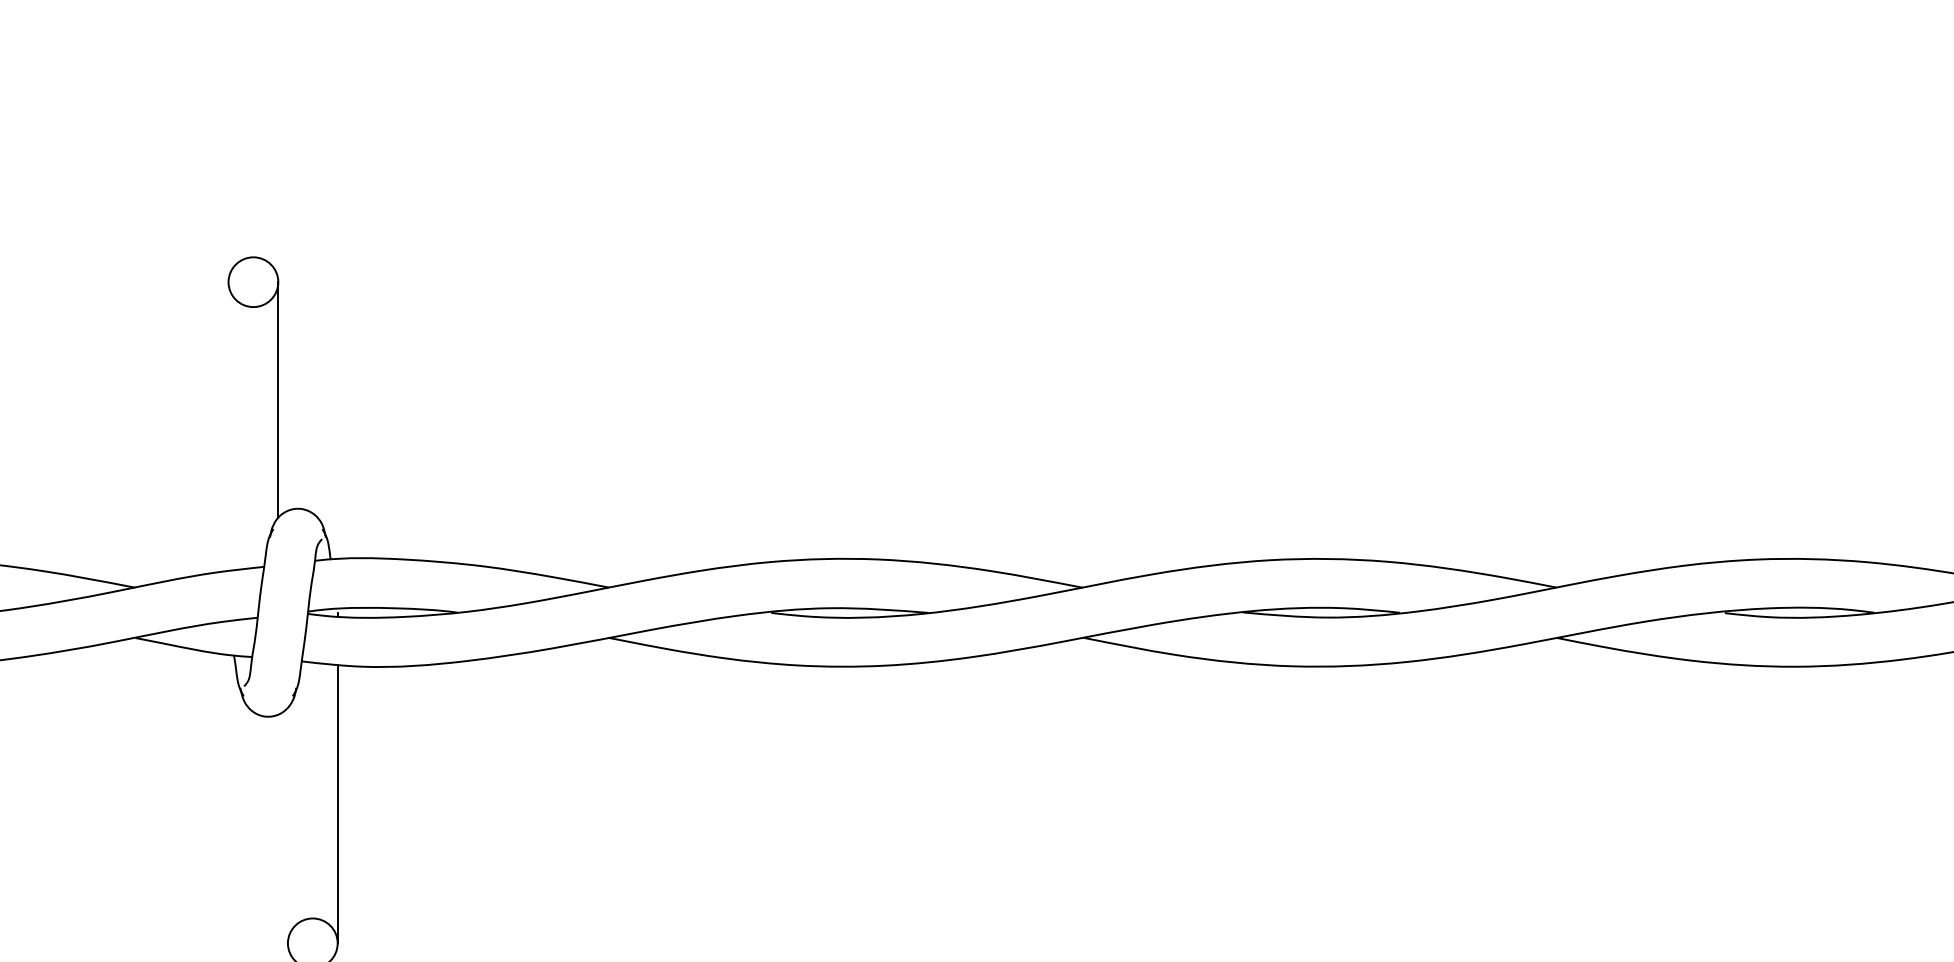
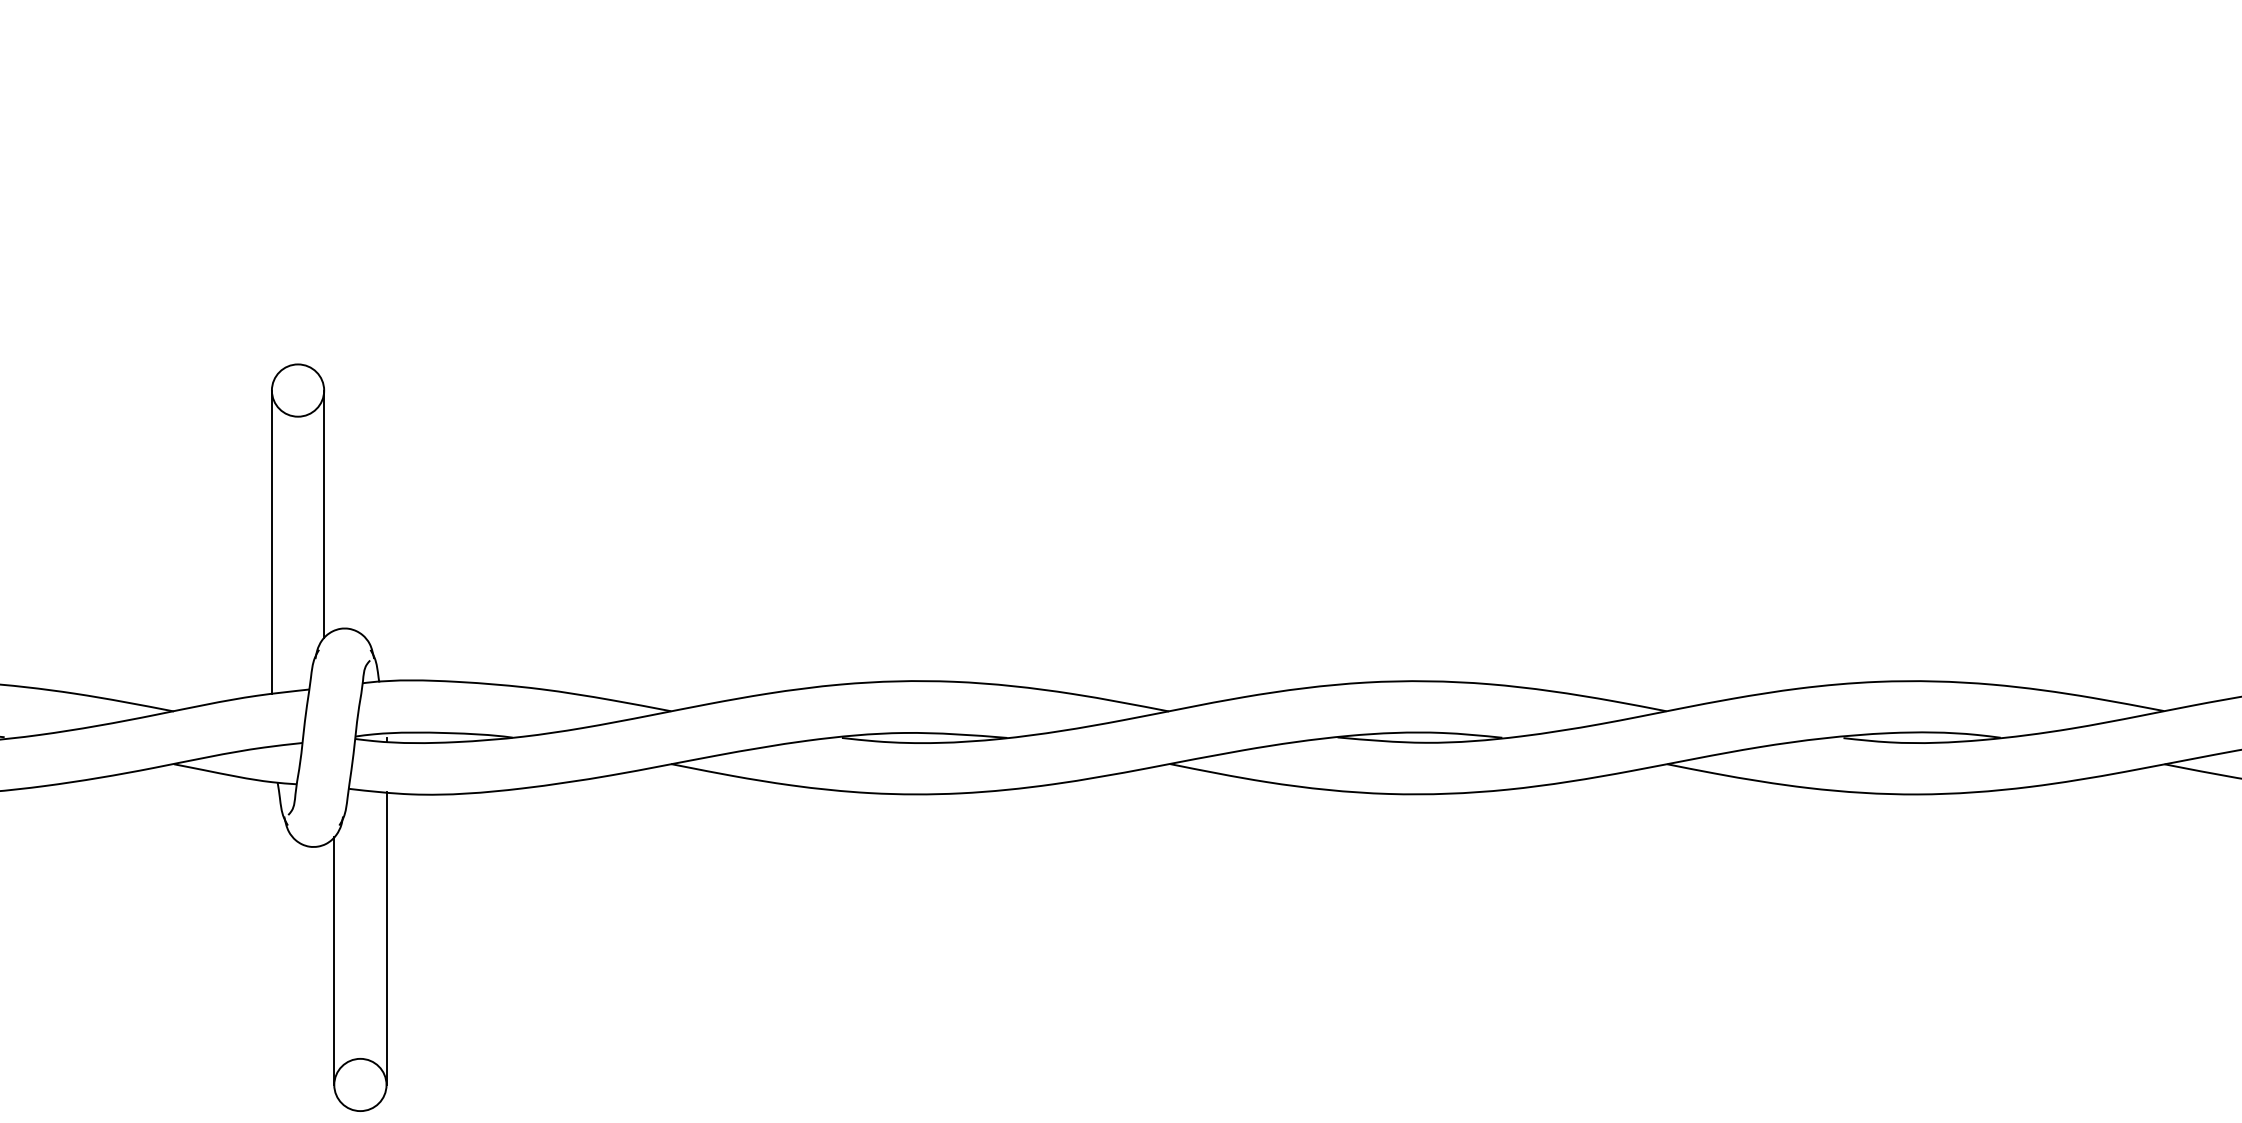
line: (228, 426) -> (271, 542), added
line: (288, 824) -> (334, 960), added

